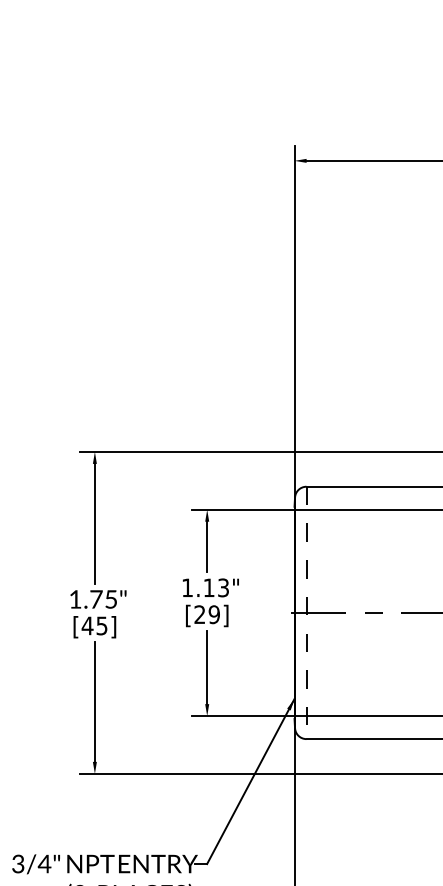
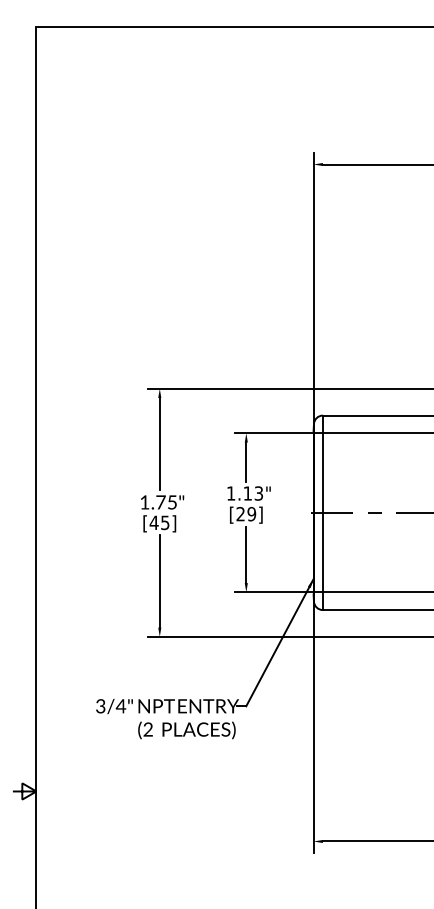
line: (306, 613) -> (322, 513), dashed -> solid

